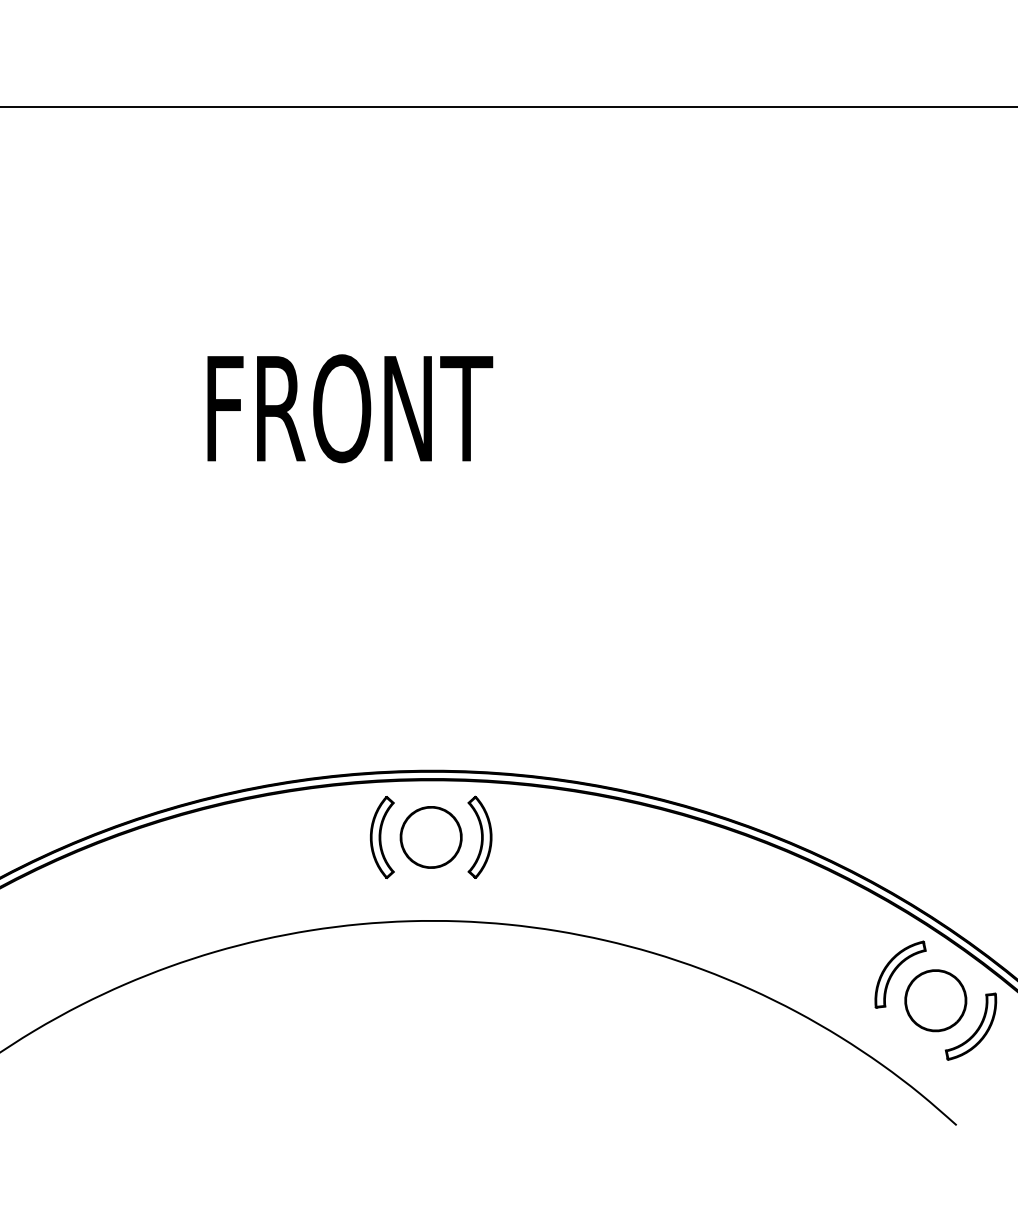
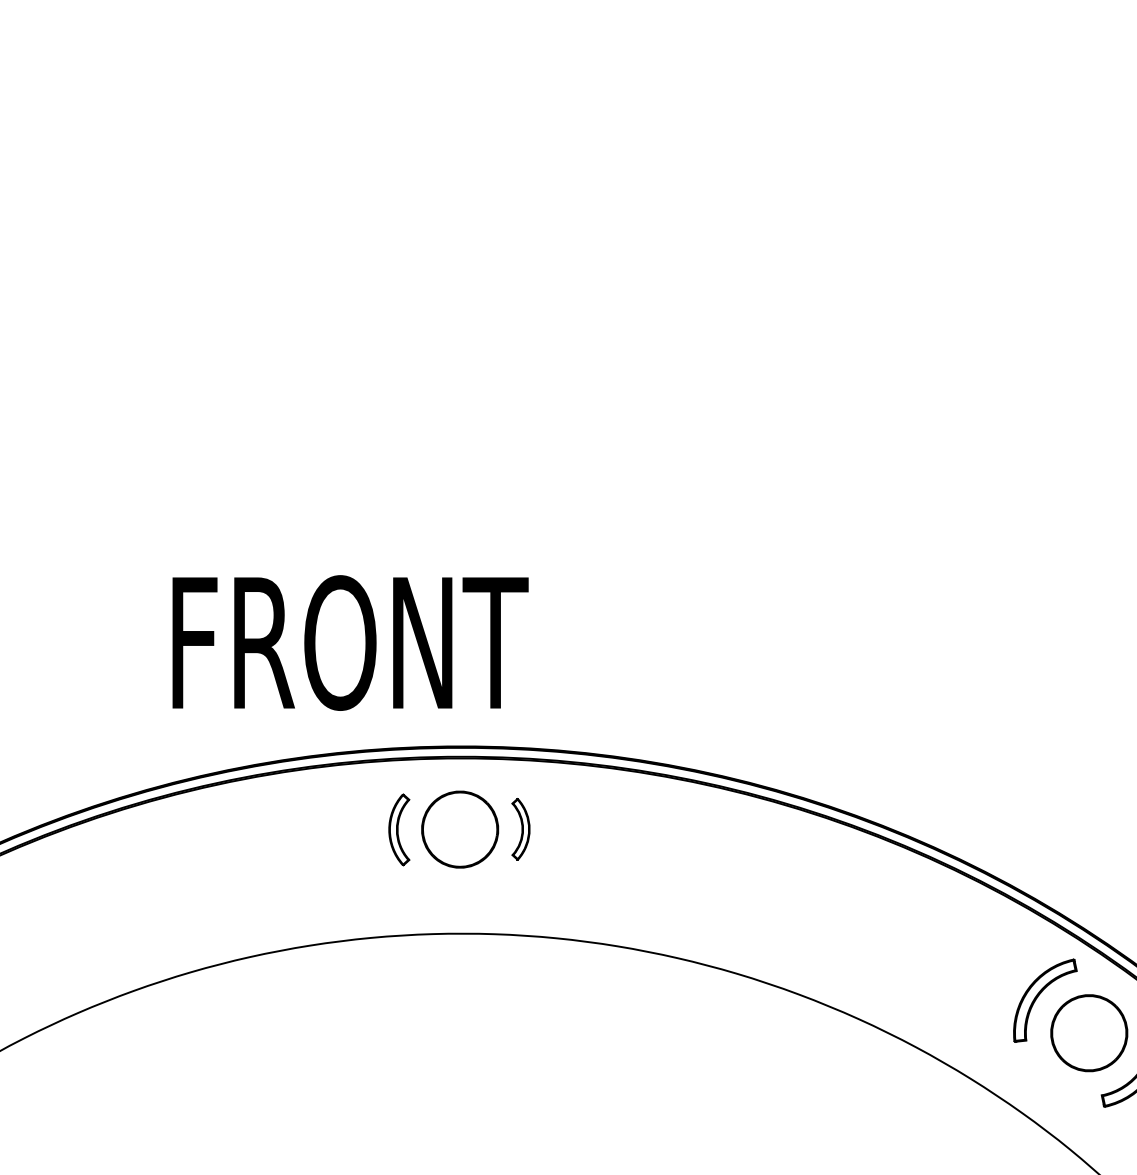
text: (350, 408) -> (350, 642), moved
part: (479, 836) -> (520, 828), size x0.6
part: (382, 837) -> (399, 829), size x0.7

